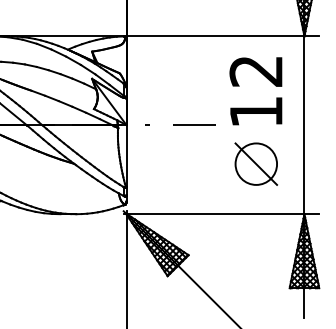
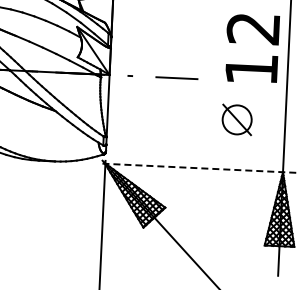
text: (255, 91) -> (251, 48), moved
part: (255, 163) -> (236, 119), size x0.7
line: (221, 214) -> (200, 168), solid -> dashed

